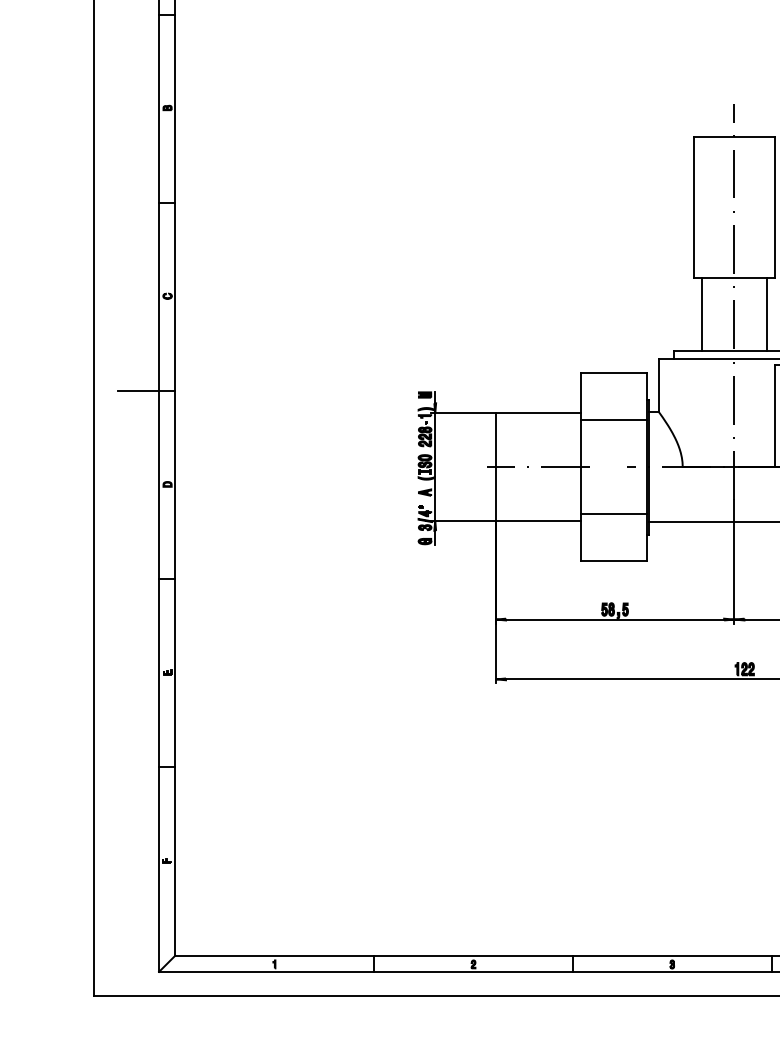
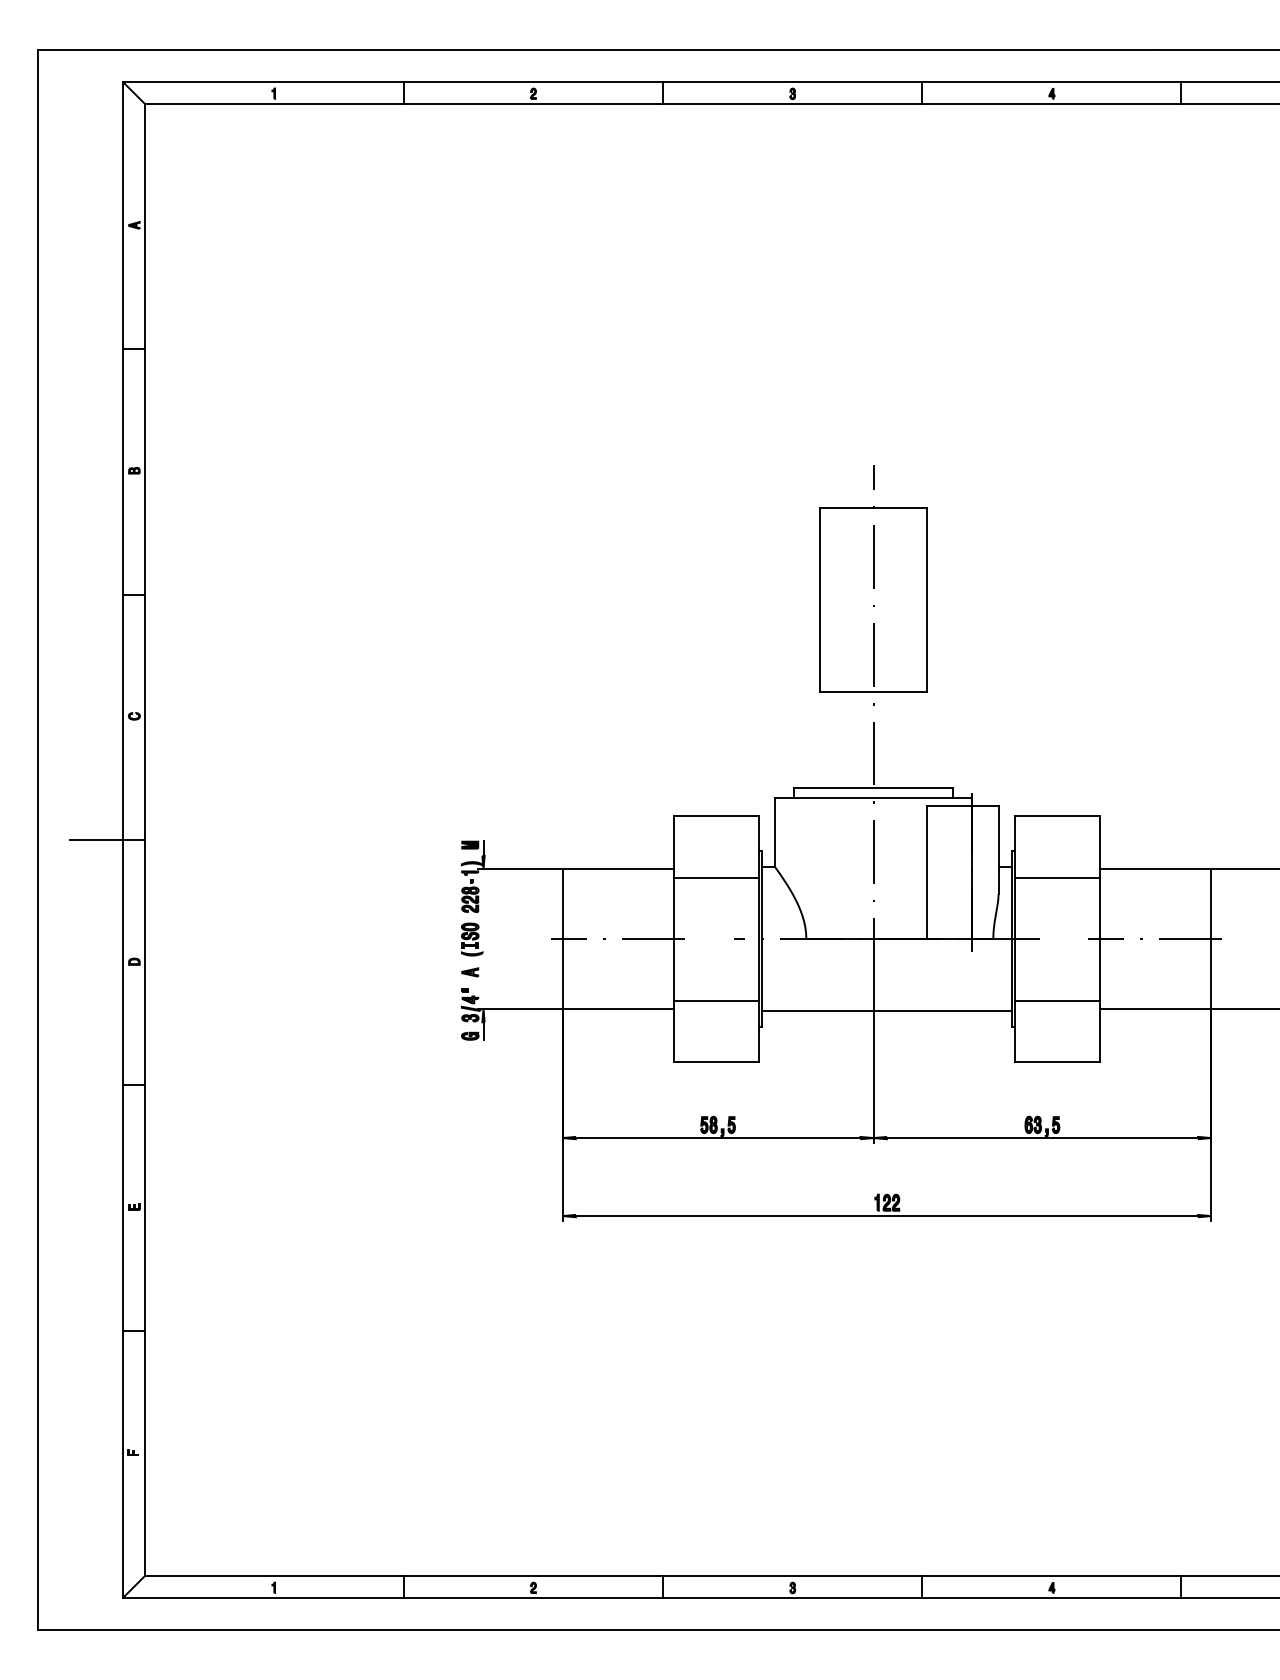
line: (701, 314) -> (831, 739), removed
line: (767, 314) -> (916, 739), removed
line: (435, 467) -> (483, 939), removed

